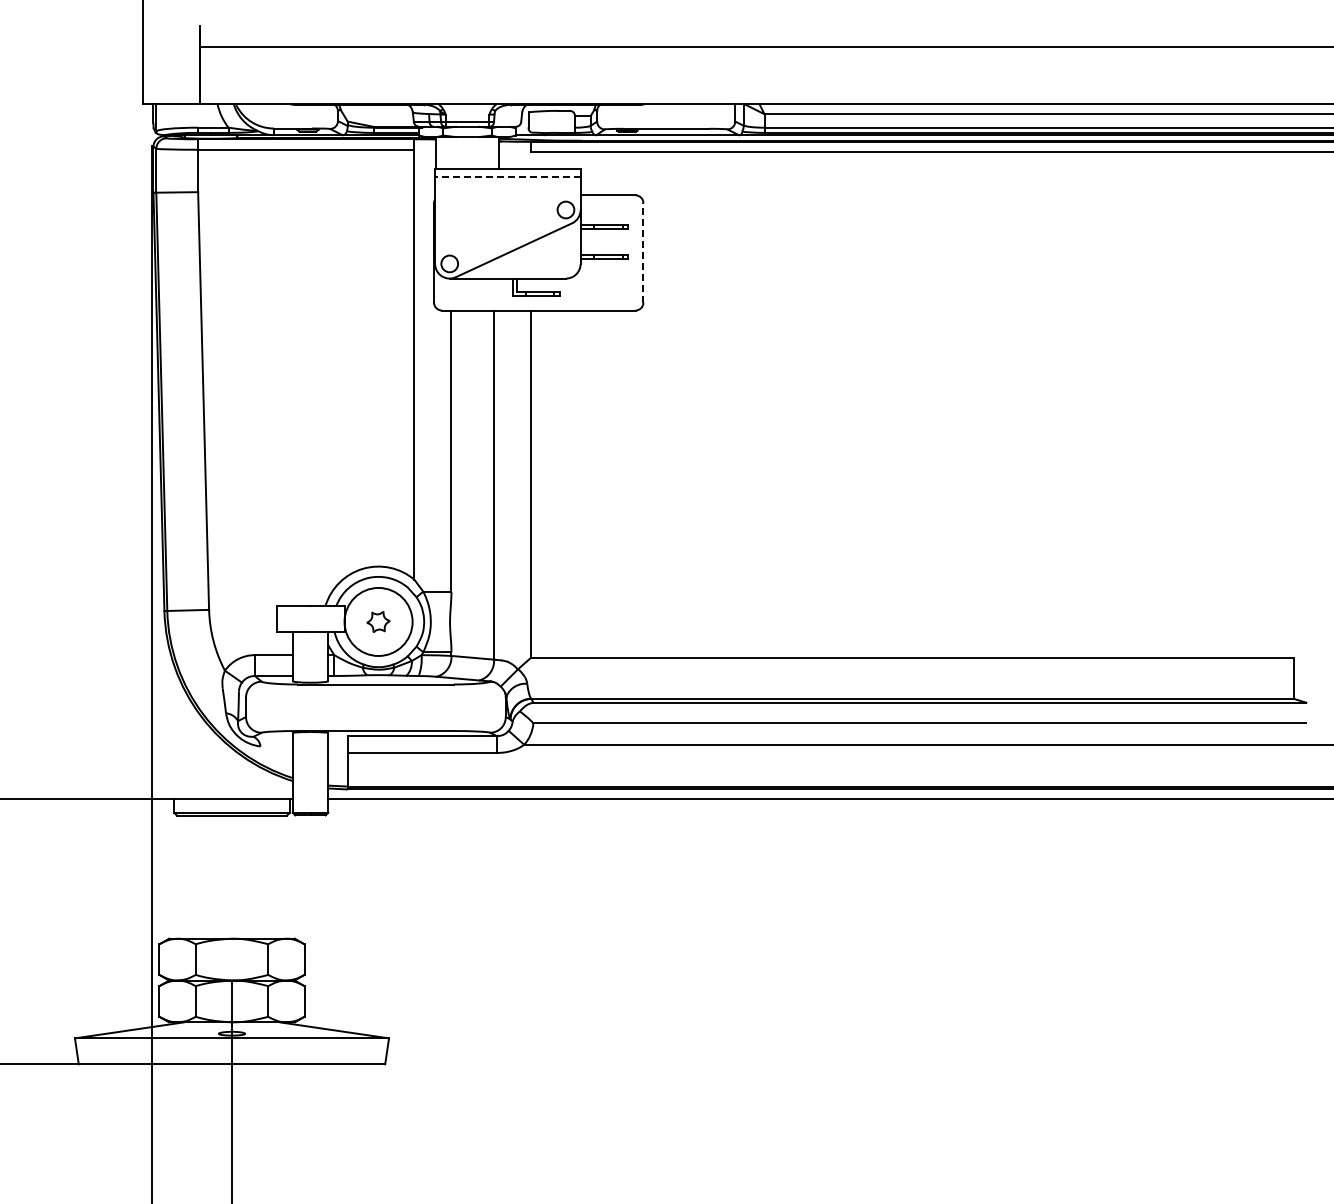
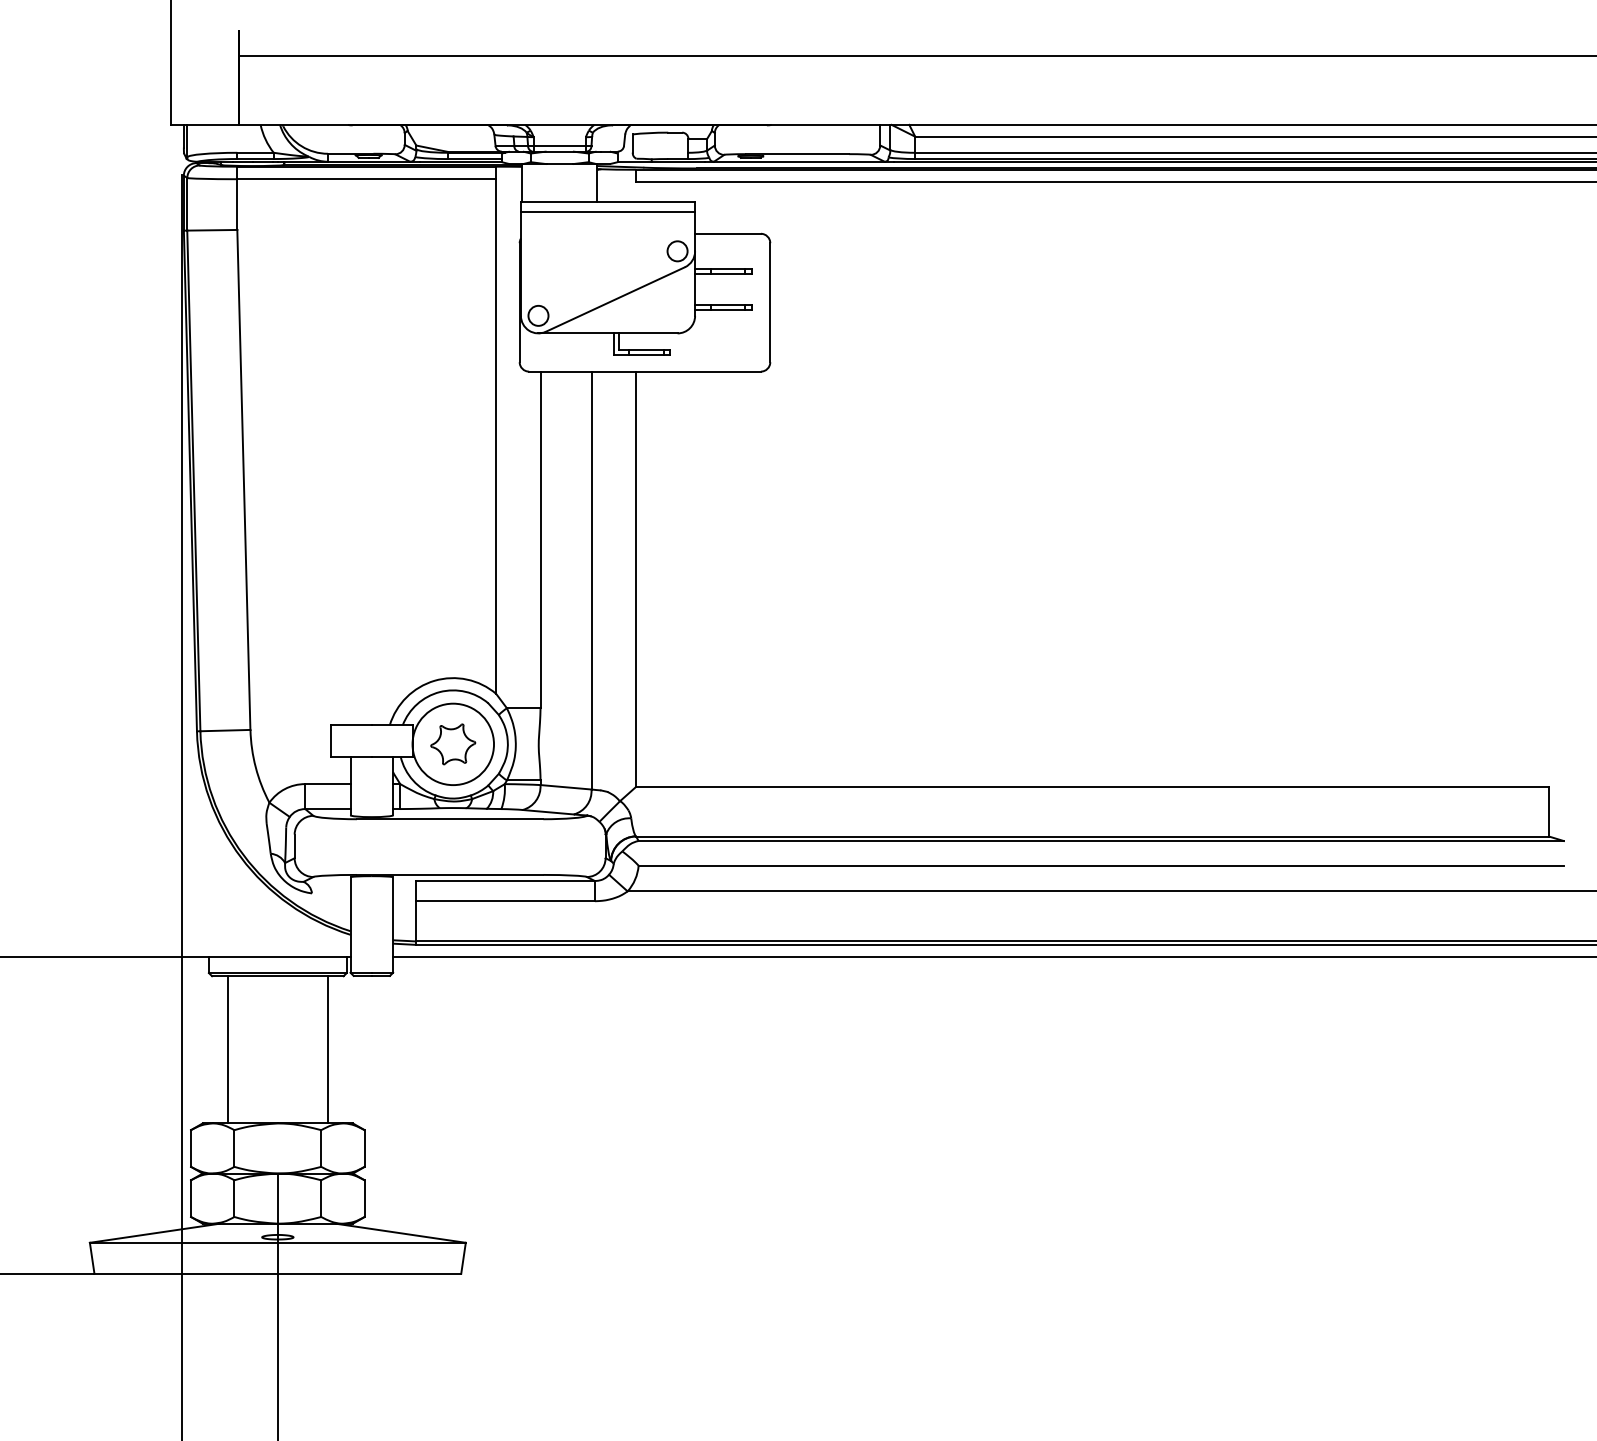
line: (507, 177) -> (607, 212), dashed -> solid
line: (643, 252) -> (770, 302), dashed -> solid
part: (378, 621) -> (453, 743), size x1.67
line: (190, 876) -> (228, 1049), added
line: (273, 876) -> (327, 1049), added

